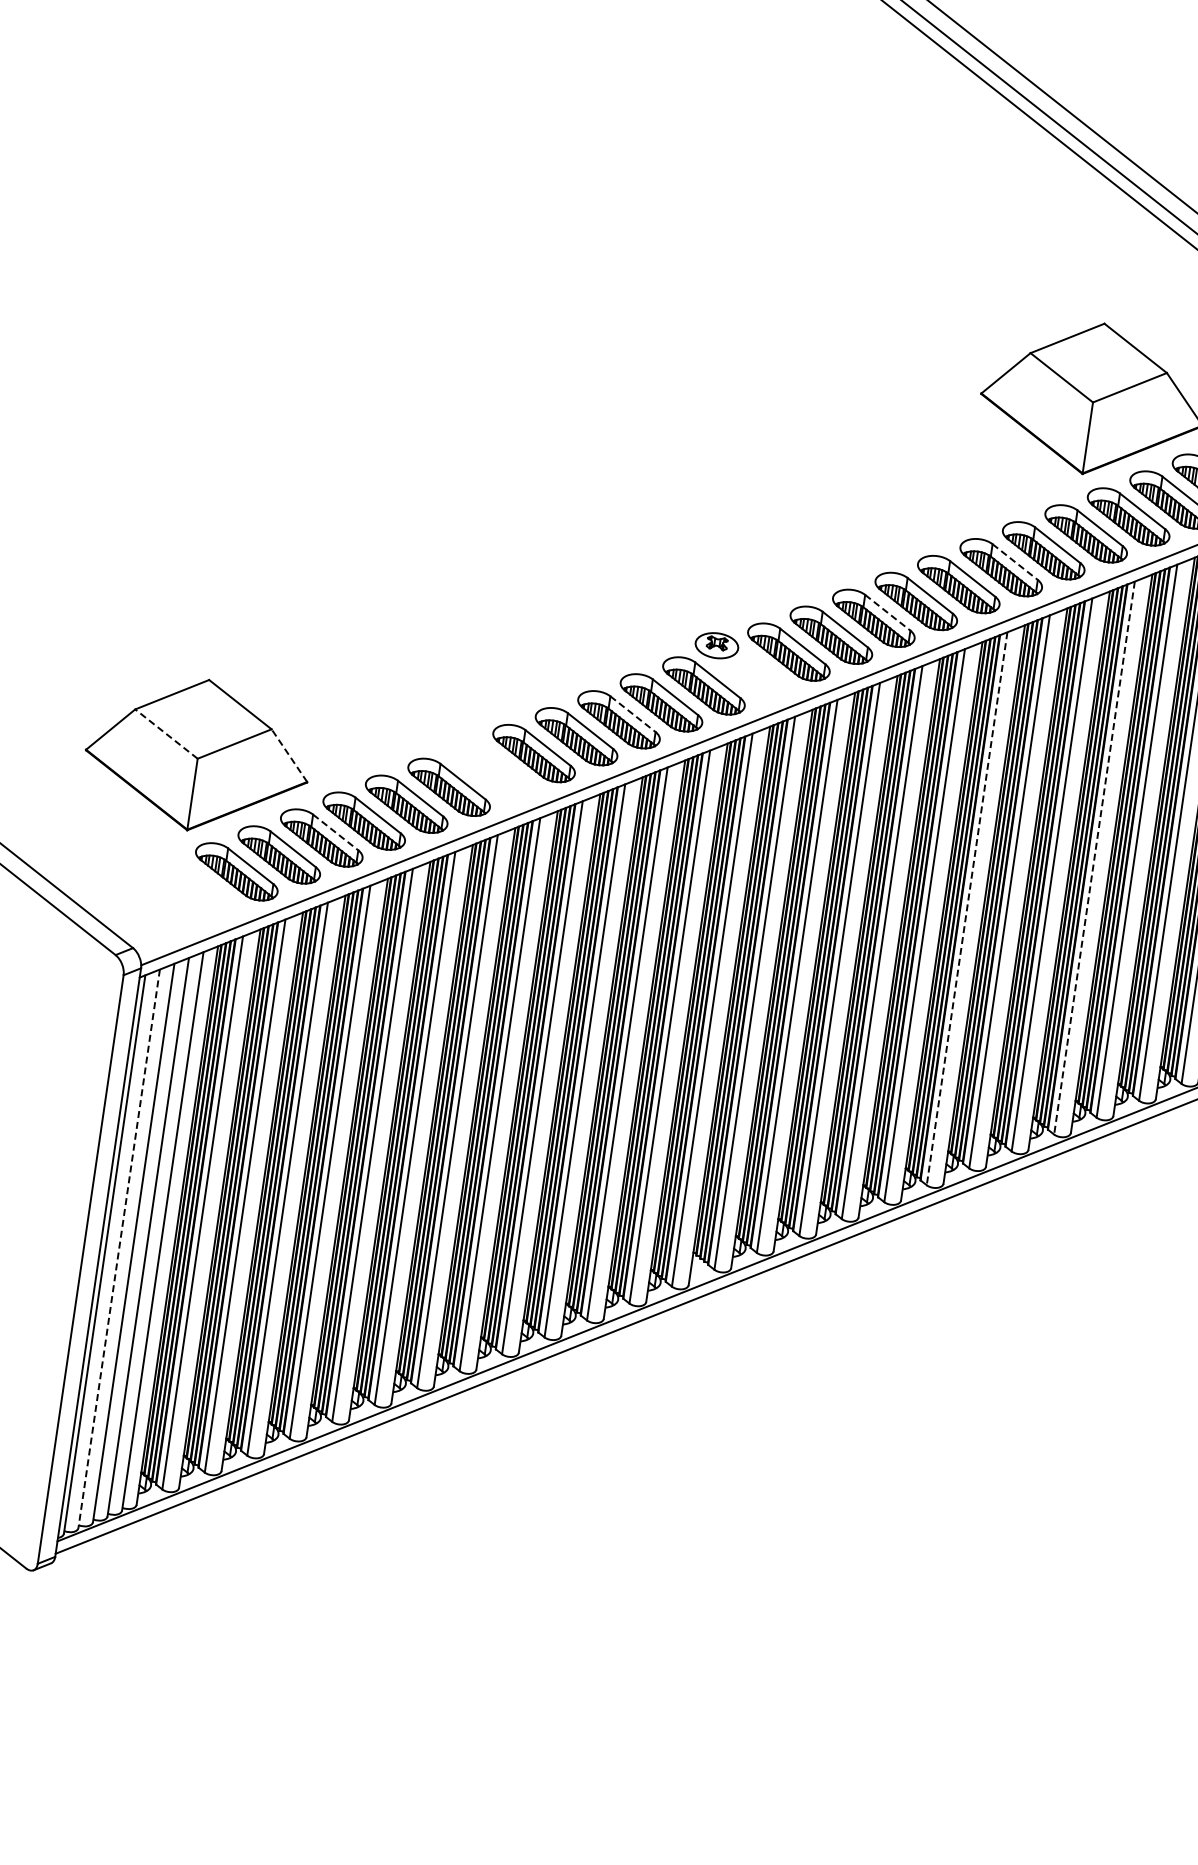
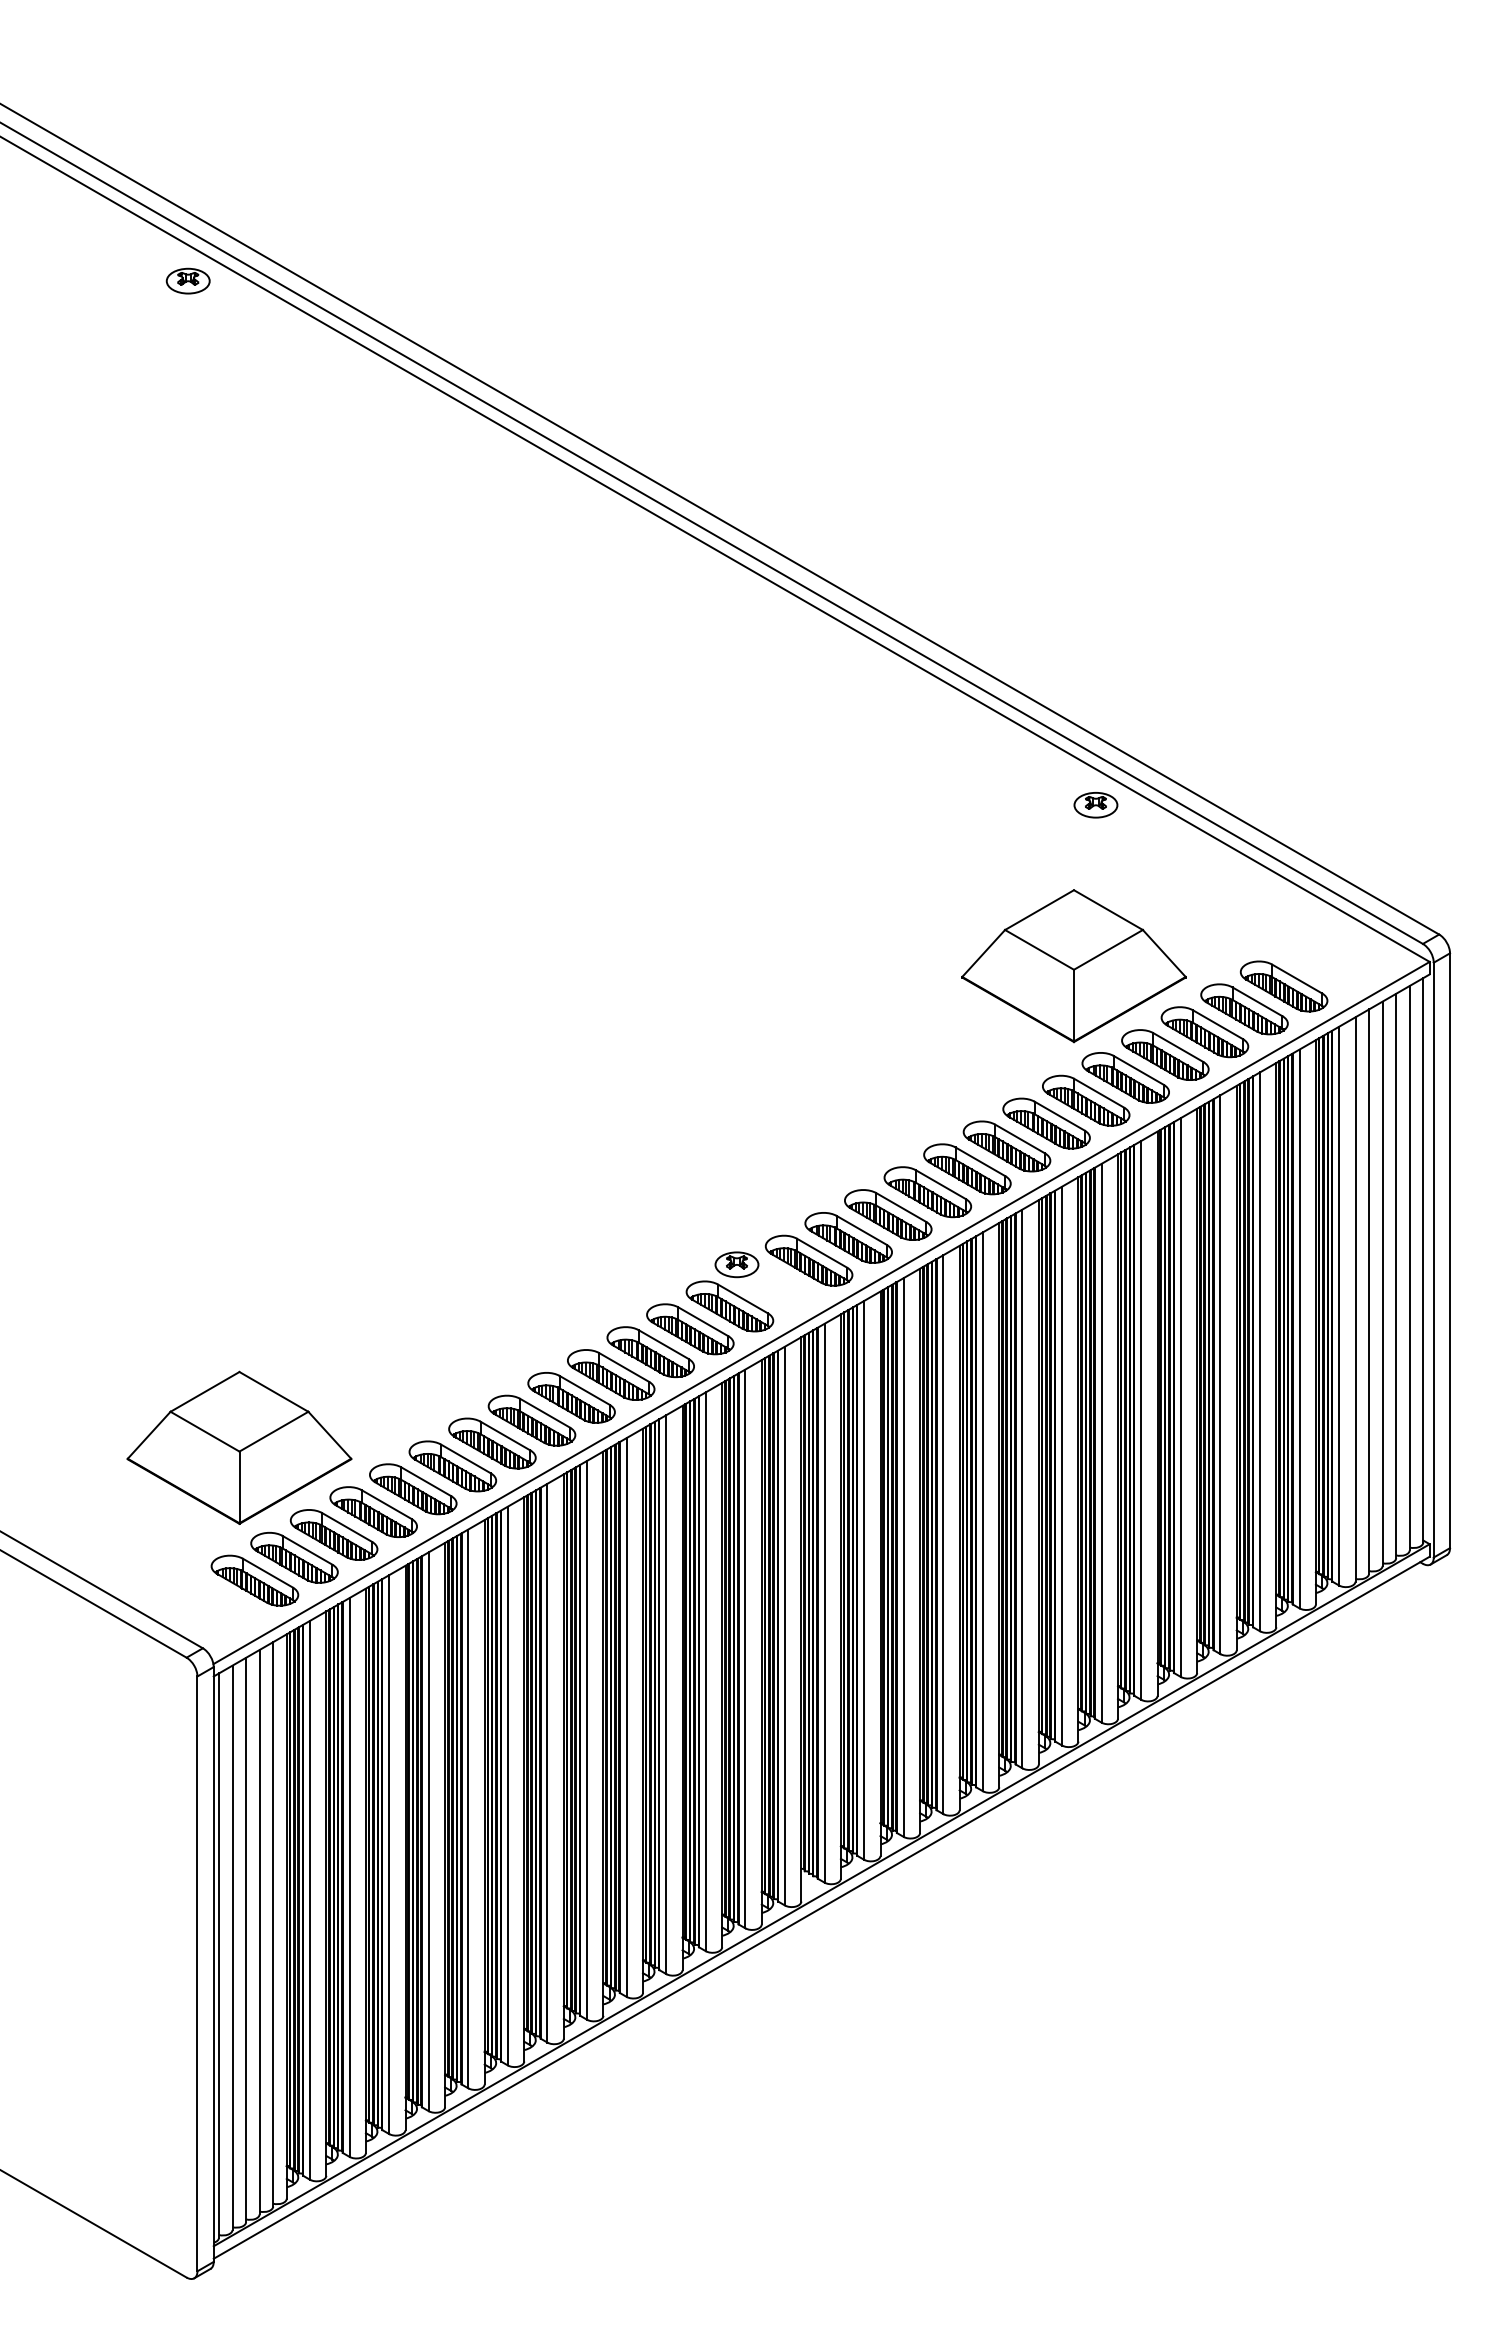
part: (1138, 243) -> (1095, 805), added
line: (1015, 561) -> (1020, 1138), dashed -> solid
line: (888, 612) -> (901, 1207), dashed -> solid
line: (632, 713) -> (663, 1344), dashed -> solid
line: (166, 733) -> (205, 1431), dashed -> solid
line: (289, 755) -> (329, 1435), dashed -> solid
part: (491, 770) -> (531, 1420), added
line: (335, 832) -> (386, 1504), dashed -> solid
line: (1094, 858) -> (1141, 1420), dashed -> solid
part: (193, 888) -> (254, 1580), added
line: (967, 909) -> (1022, 1489), dashed -> solid
line: (119, 1249) -> (232, 1948), dashed -> solid

